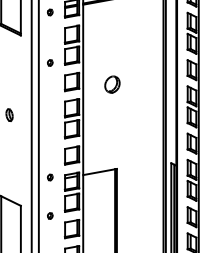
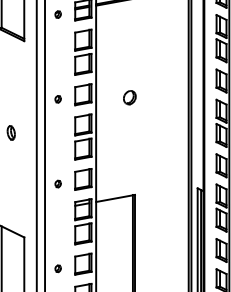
part: (50, 62) -> (58, 98), moved
part: (112, 84) -> (129, 97), size x0.71
part: (50, 177) -> (58, 184), moved
part: (50, 215) -> (58, 268), moved

